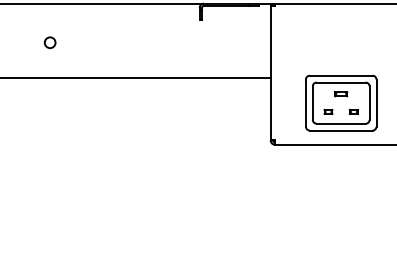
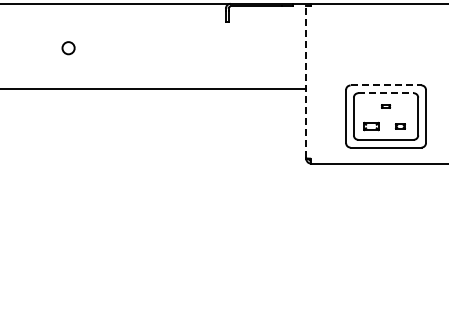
circle: (50, 43) -> (68, 48), moved
line: (270, 72) -> (306, 81), solid -> dashed
line: (341, 75) -> (386, 85), solid -> dashed
line: (341, 82) -> (386, 93), solid -> dashed
part: (340, 94) -> (385, 106), size x0.6
part: (328, 111) -> (371, 126), size x1.6

